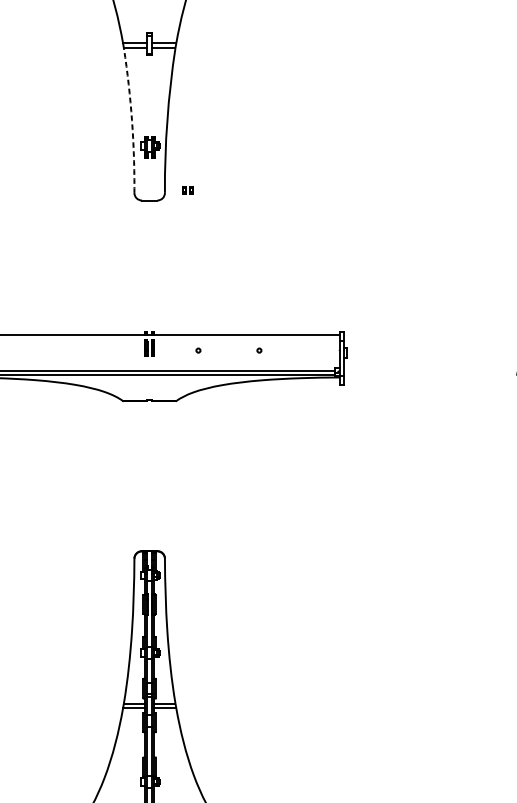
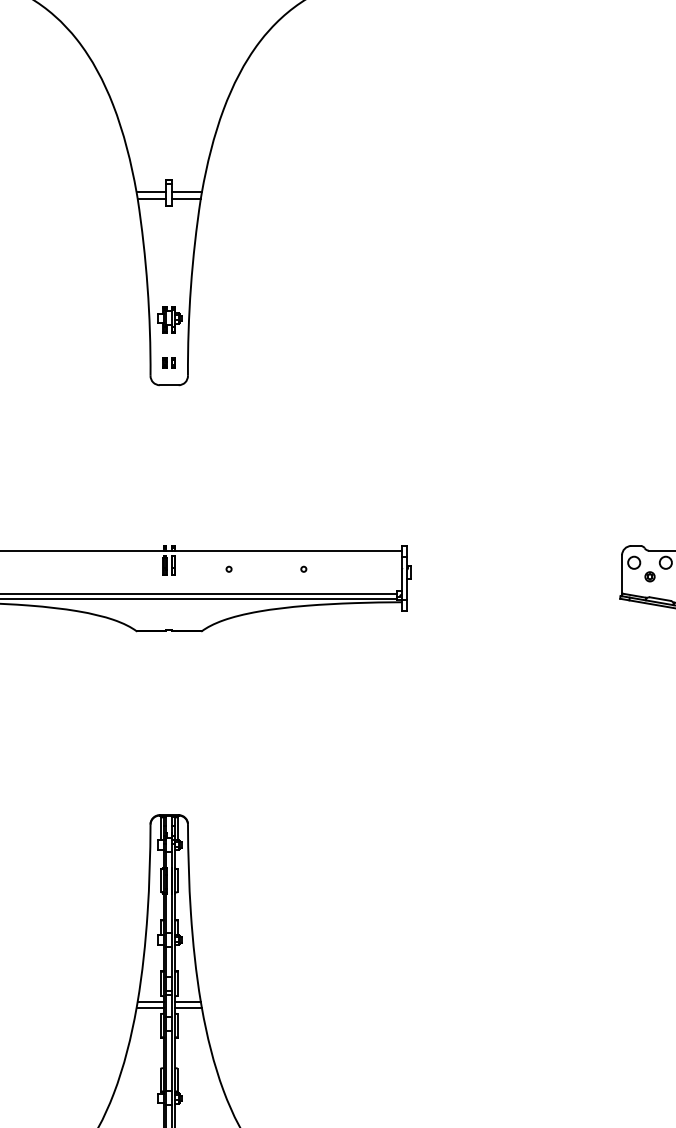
arc: (131, 120) -> (147, 287), dashed -> solid
part: (187, 190) -> (168, 362), moved

